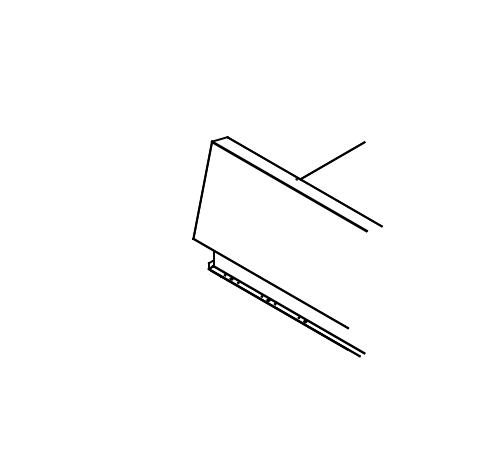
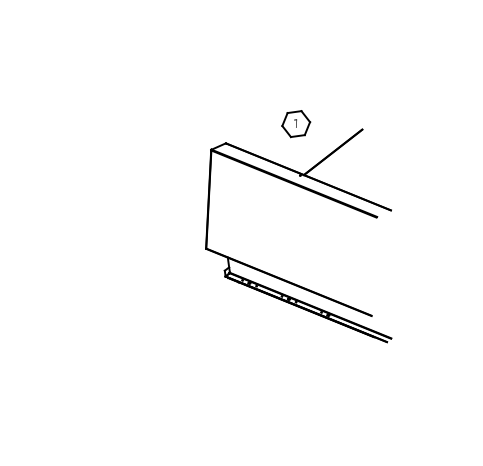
part: (299, 127) -> (295, 123), added

